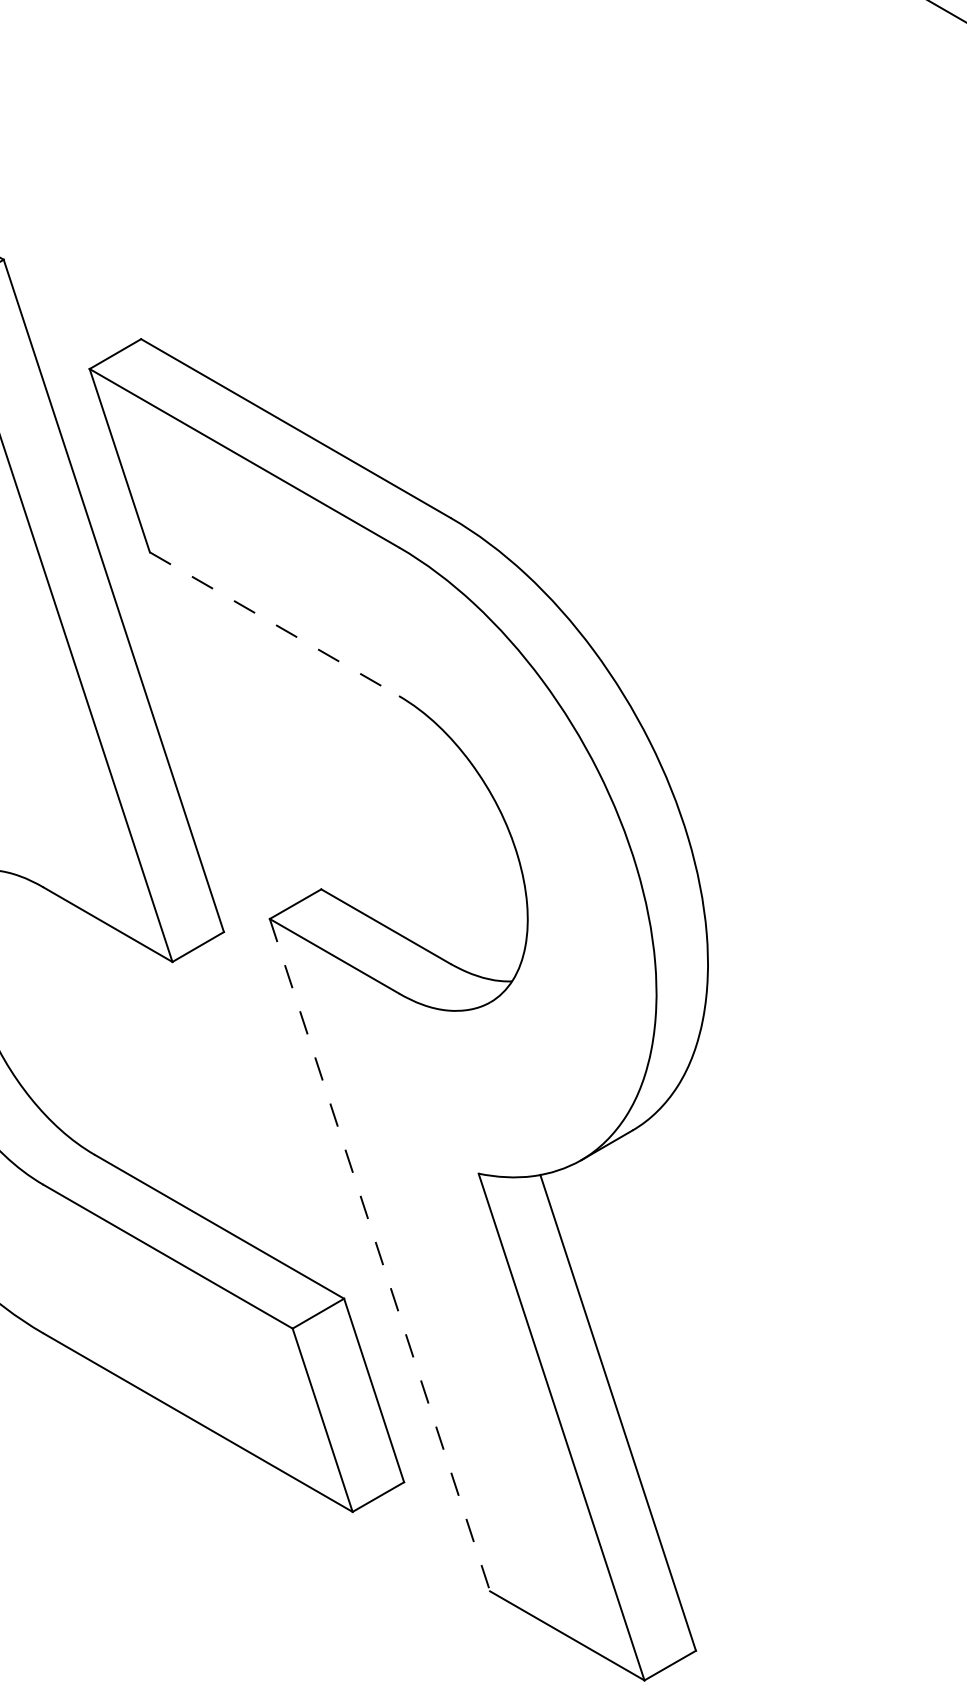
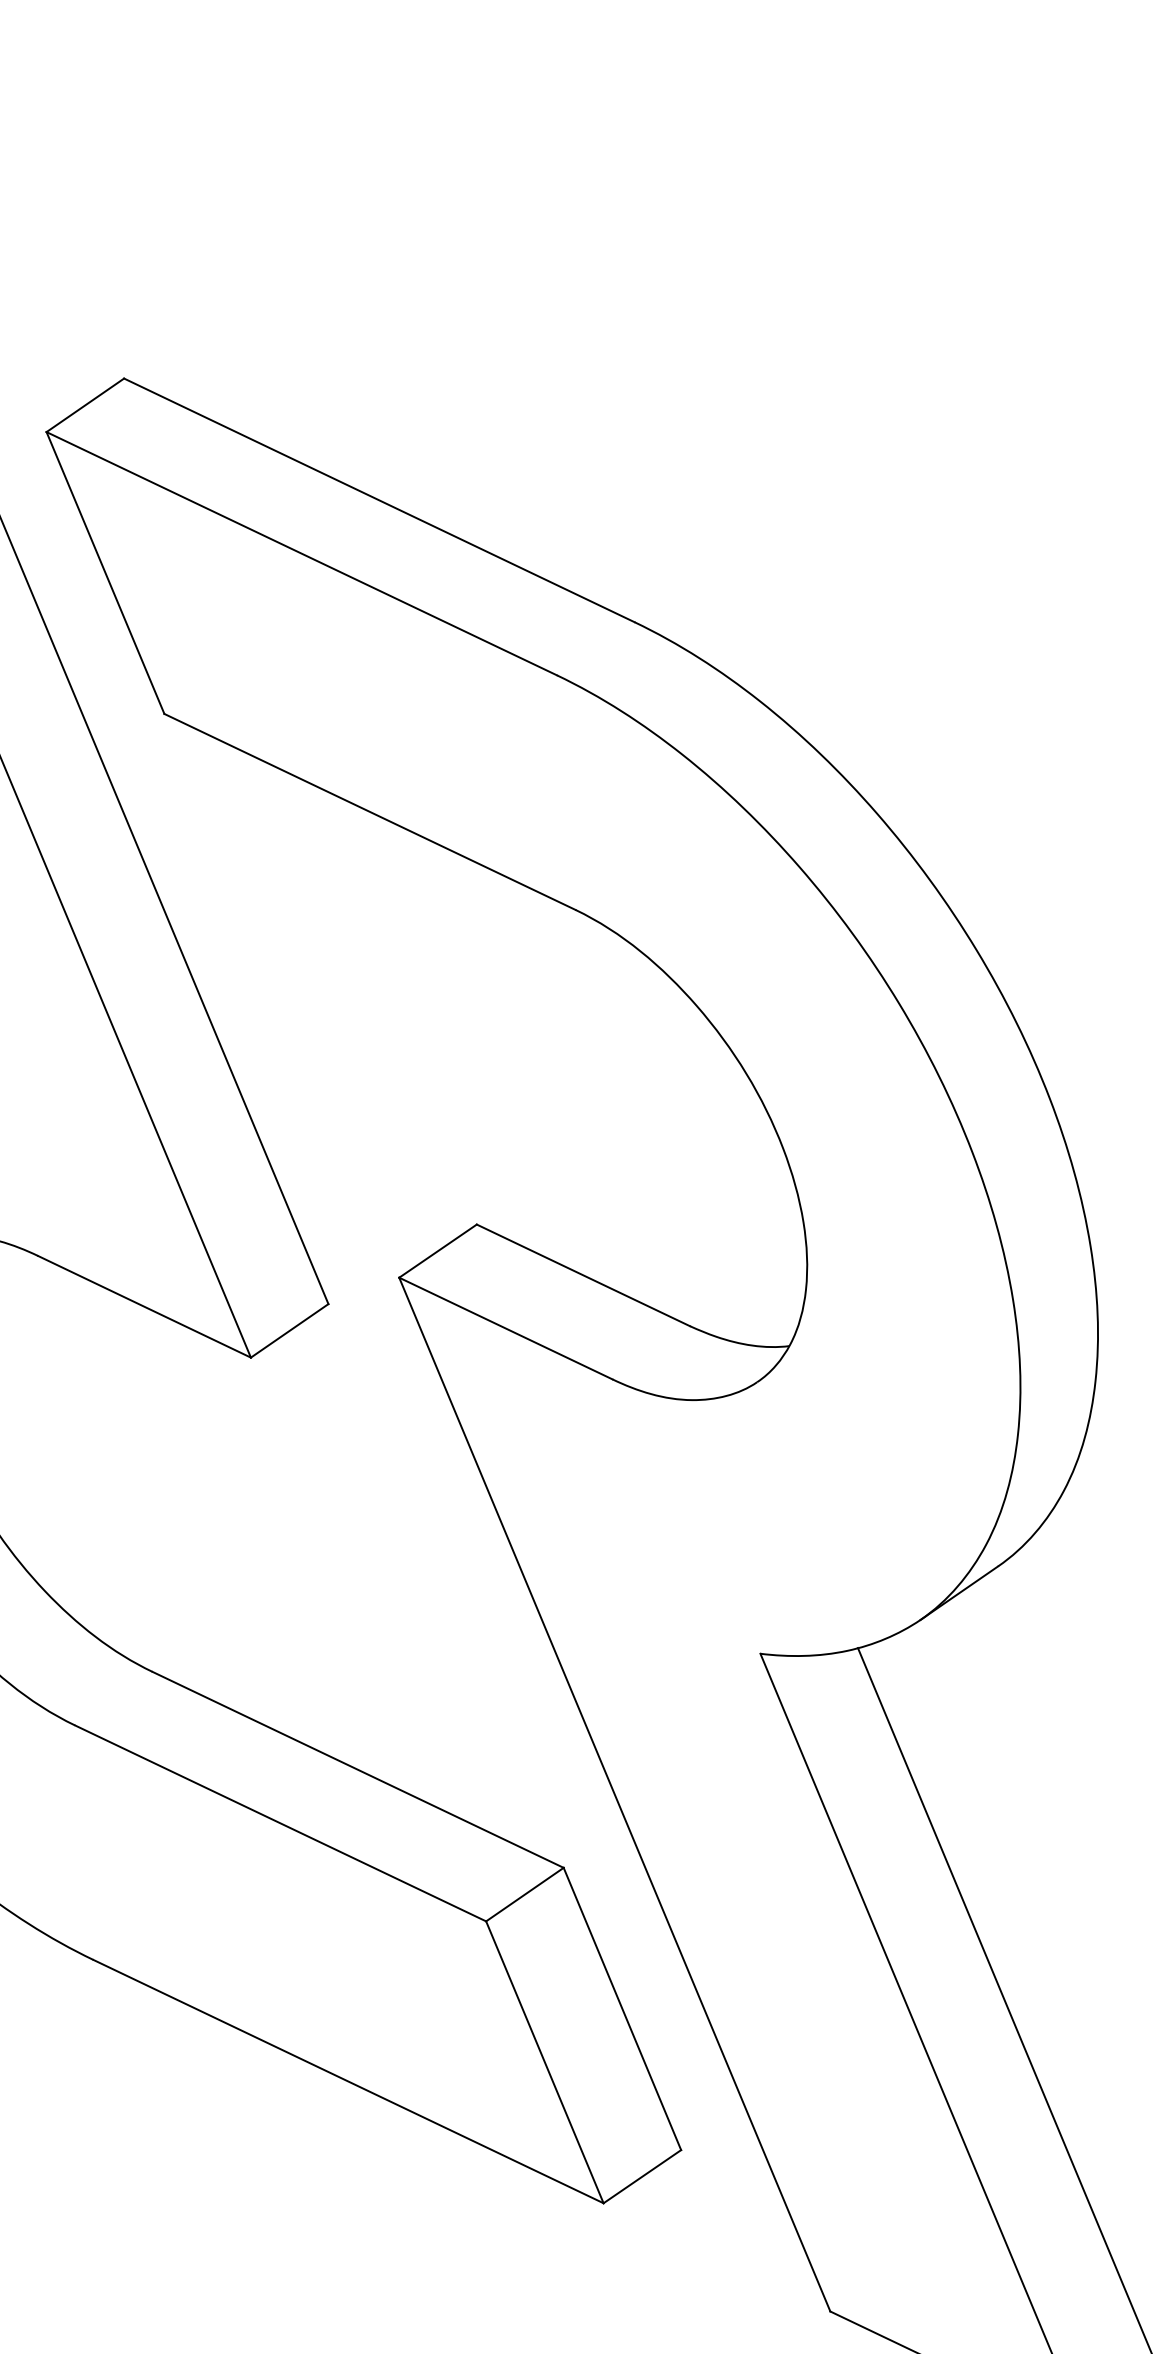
line: (274, 624) -> (370, 812), dashed -> solid
line: (379, 1255) -> (614, 1795), dashed -> solid

